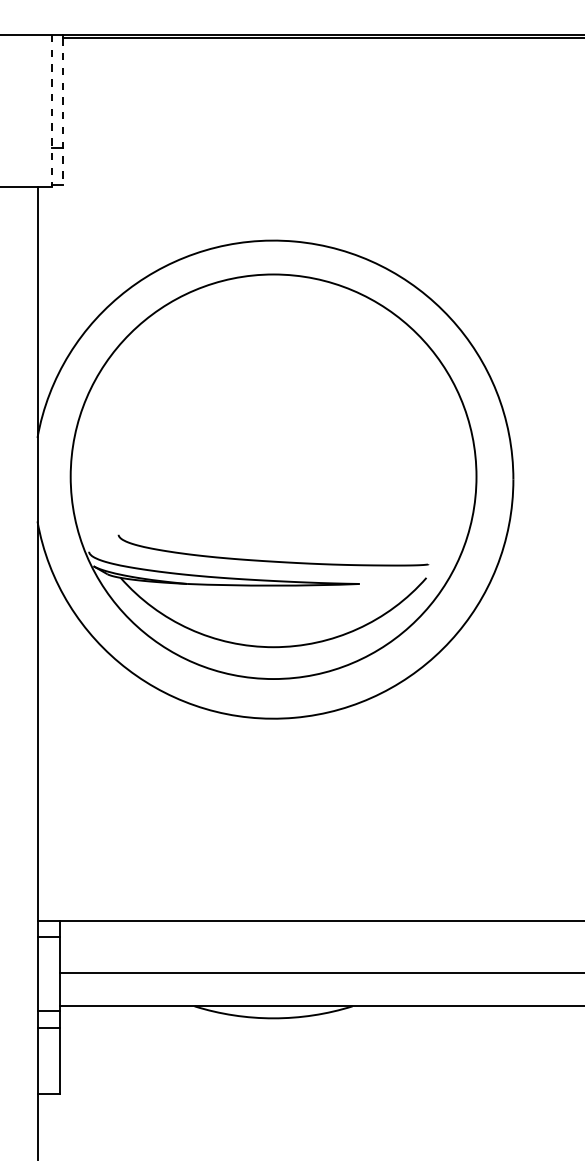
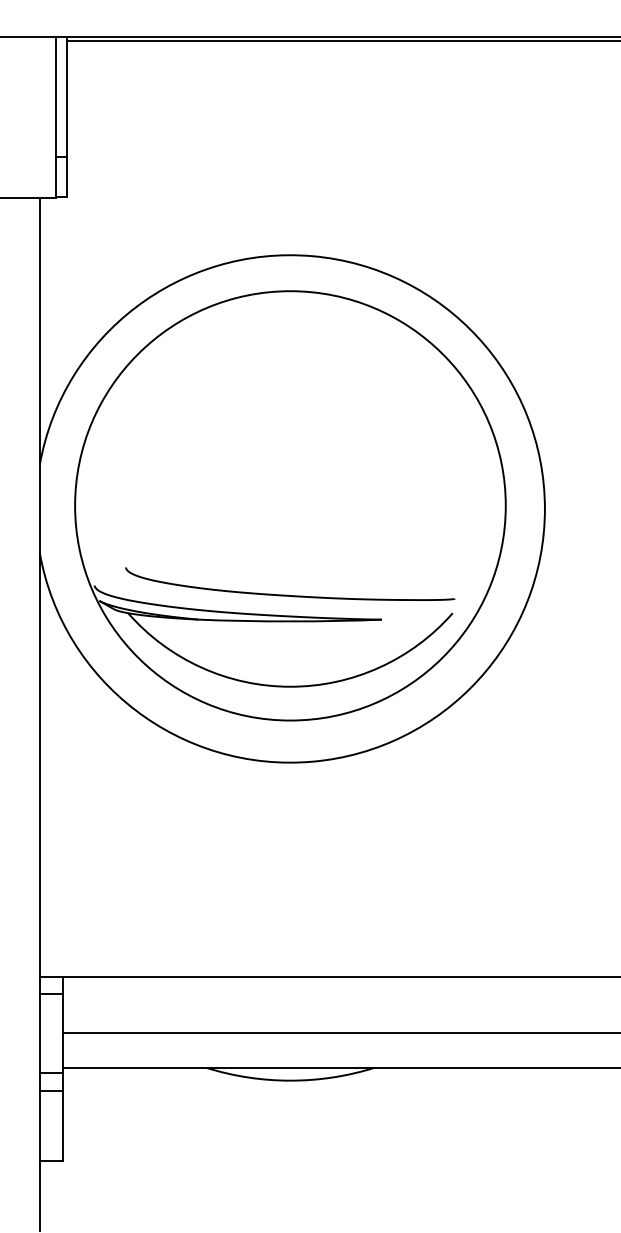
line: (52, 110) -> (55, 117), dashed -> solid
line: (63, 111) -> (67, 118), dashed -> solid

